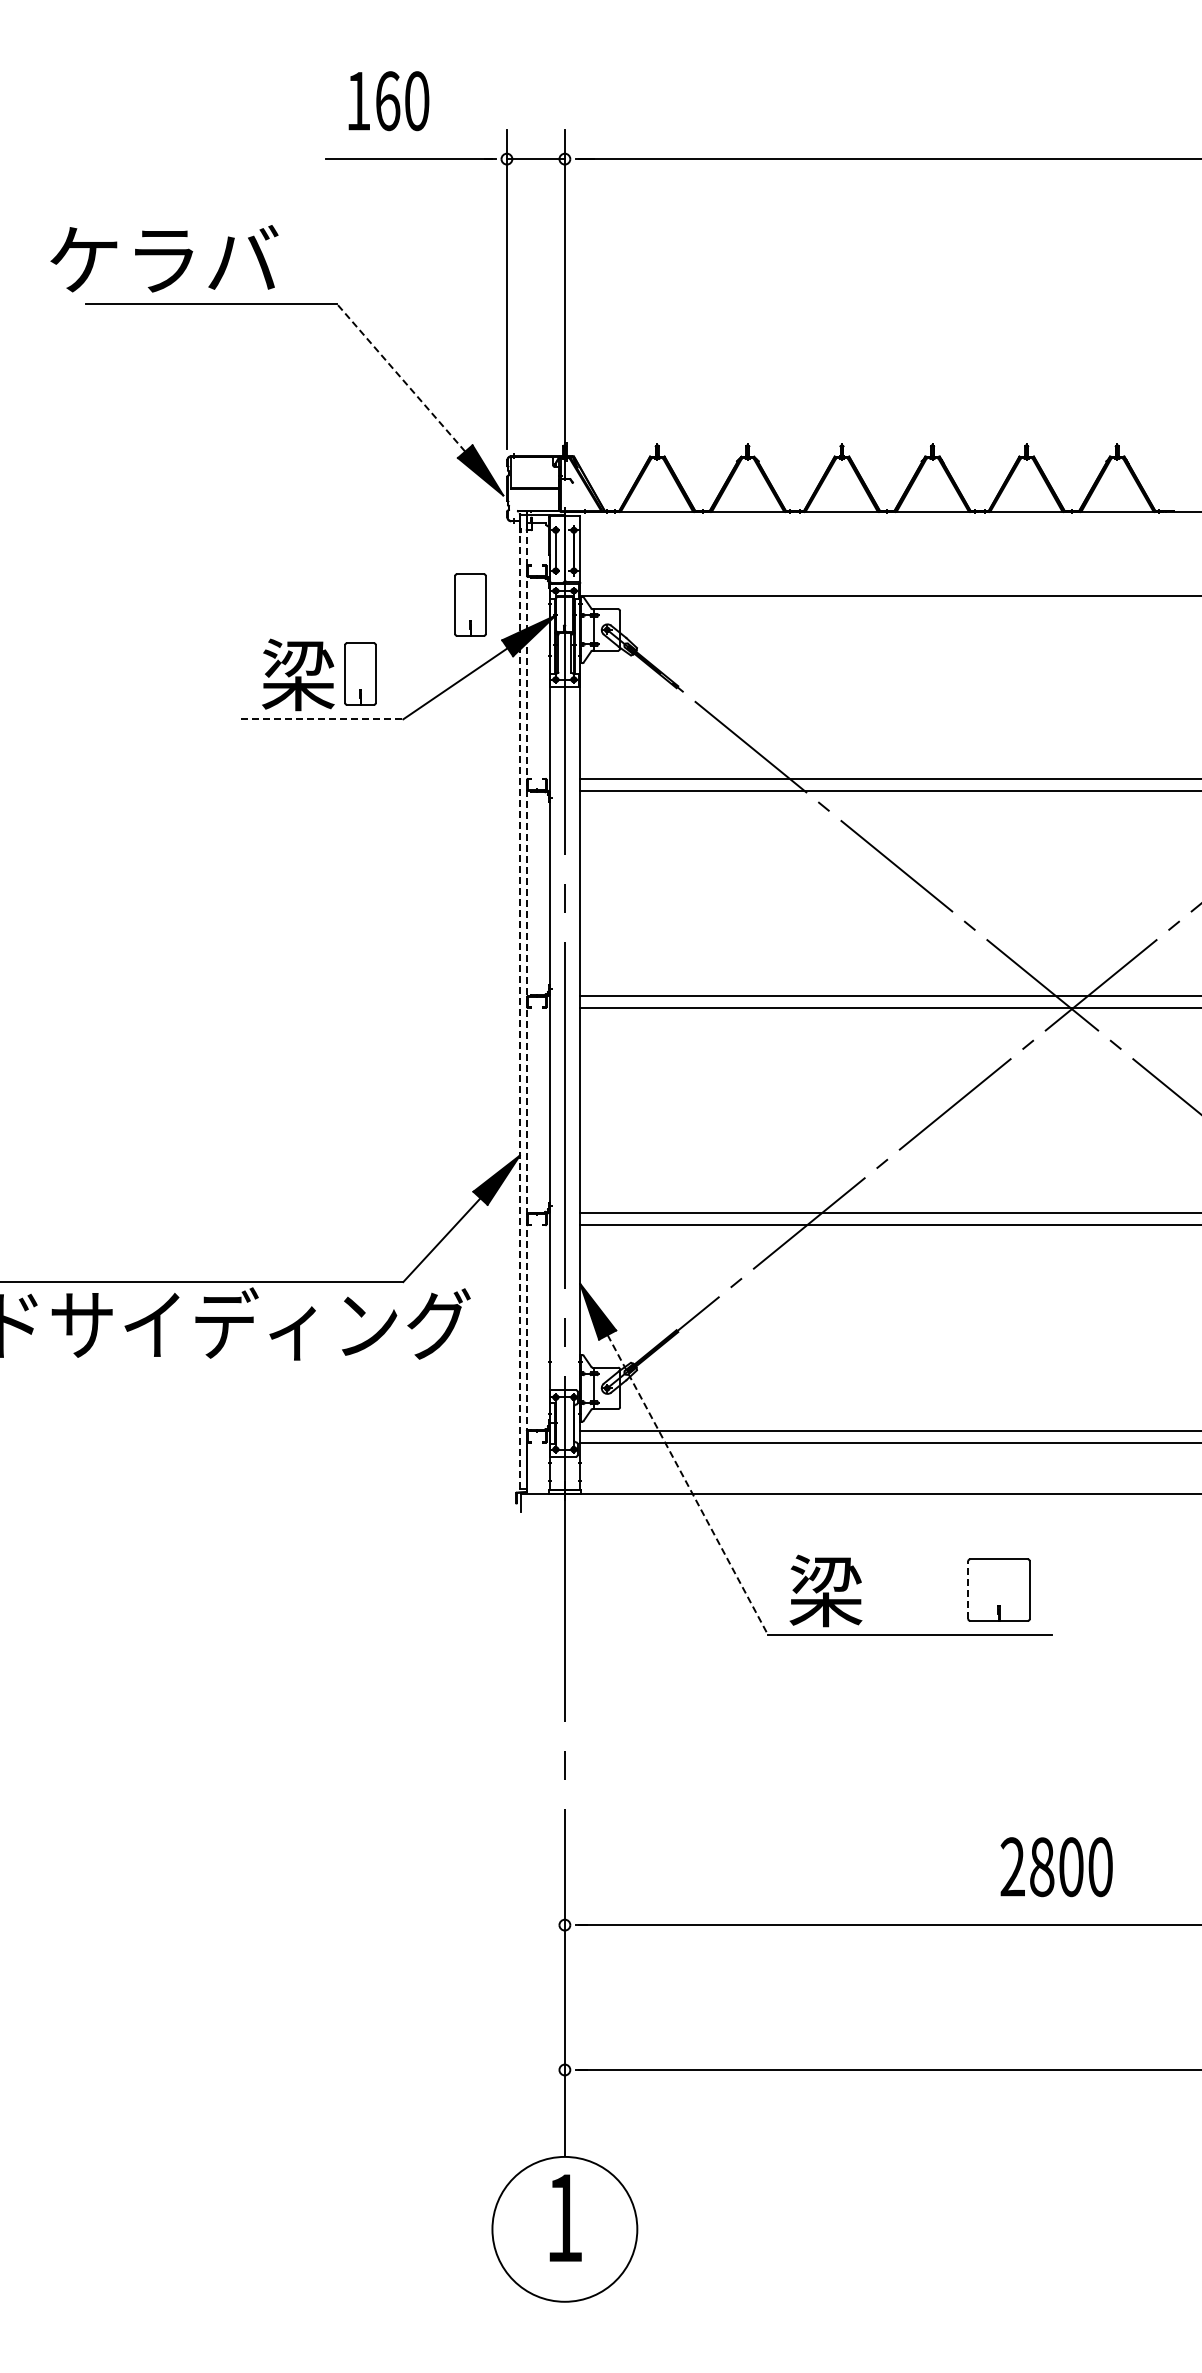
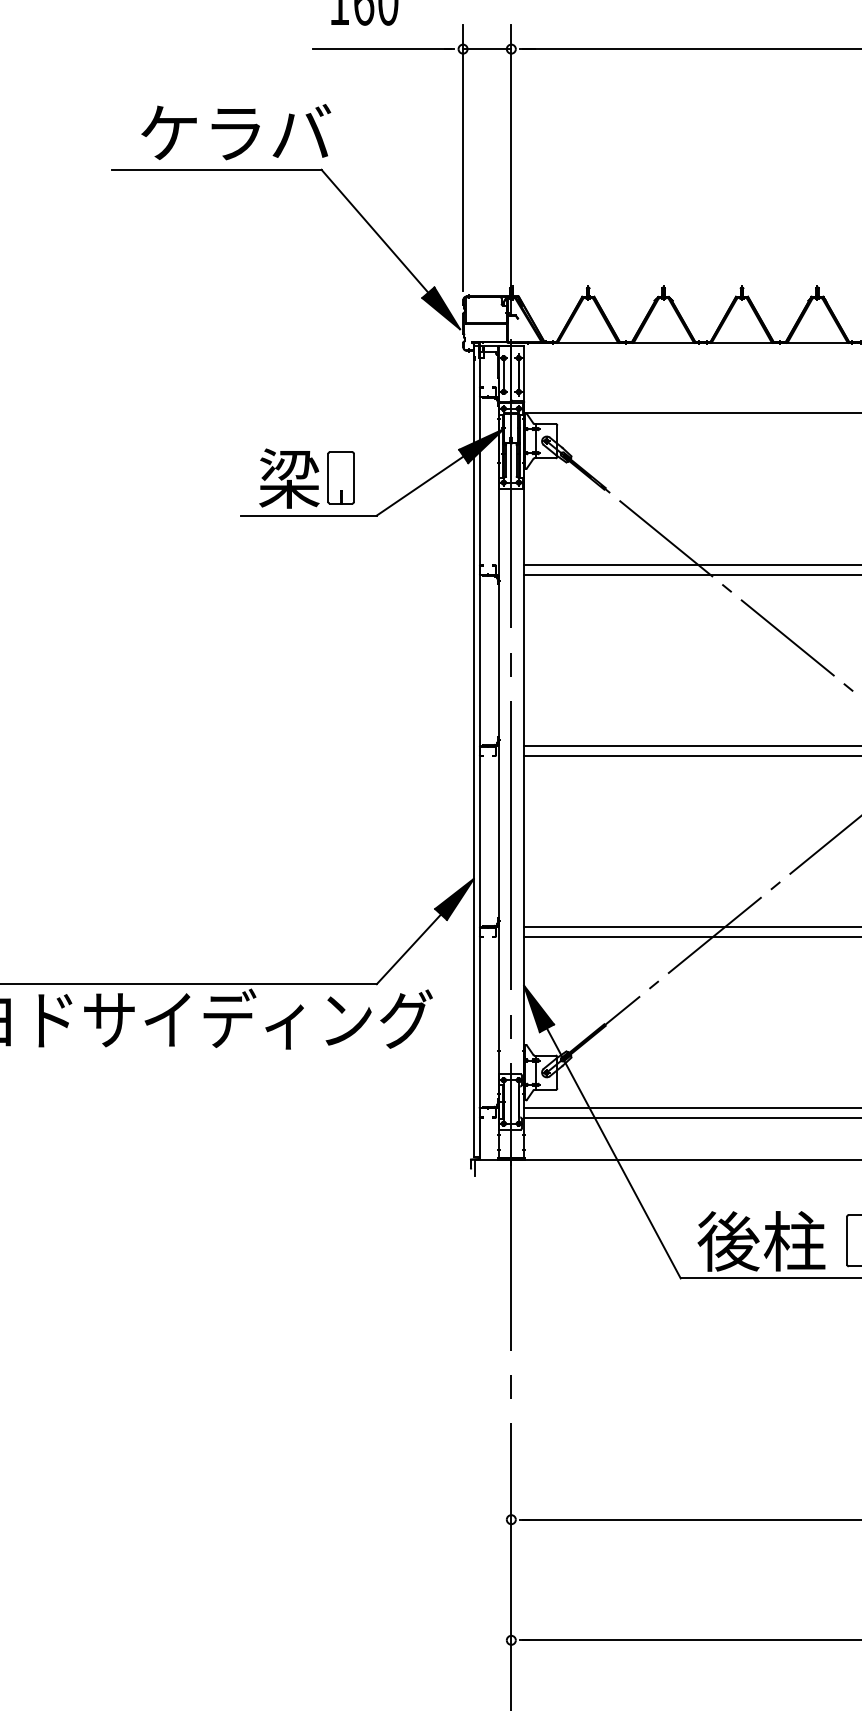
text: (164, 258) -> (236, 131), moved
line: (401, 377) -> (375, 230), dashed -> solid
part: (470, 604) -> (432, 420), removed
line: (322, 719) -> (309, 515), dashed -> solid
line: (519, 1002) -> (473, 751), dashed -> solid
line: (527, 1002) -> (480, 751), dashed -> solid
line: (688, 1485) -> (614, 1153), dashed -> solid
text: (864, 1590) -> (760, 1241), 梁 -> 後柱
line: (968, 1590) -> (847, 1241), dashed -> solid

